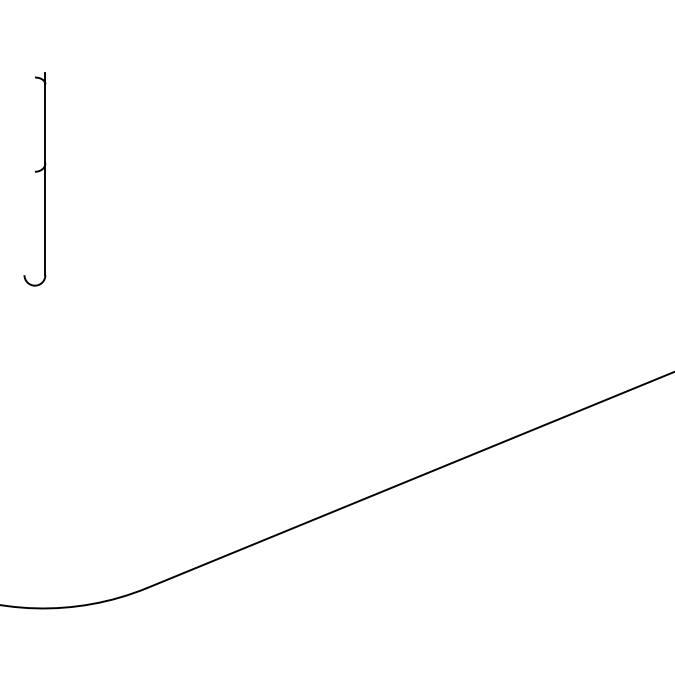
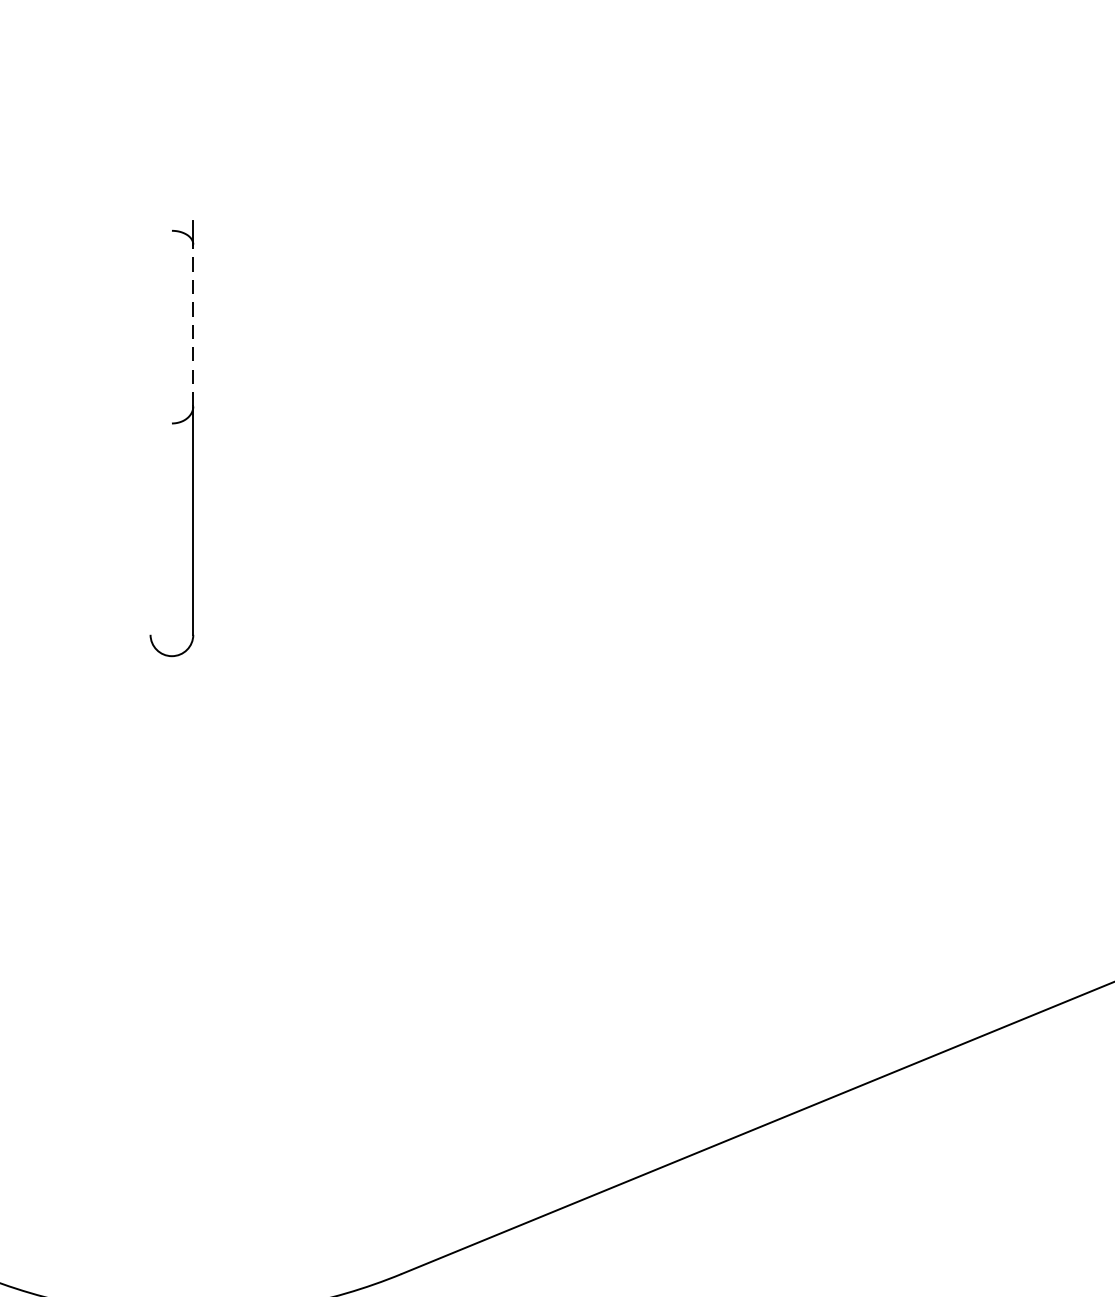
line: (45, 123) -> (193, 324), solid -> dashed

